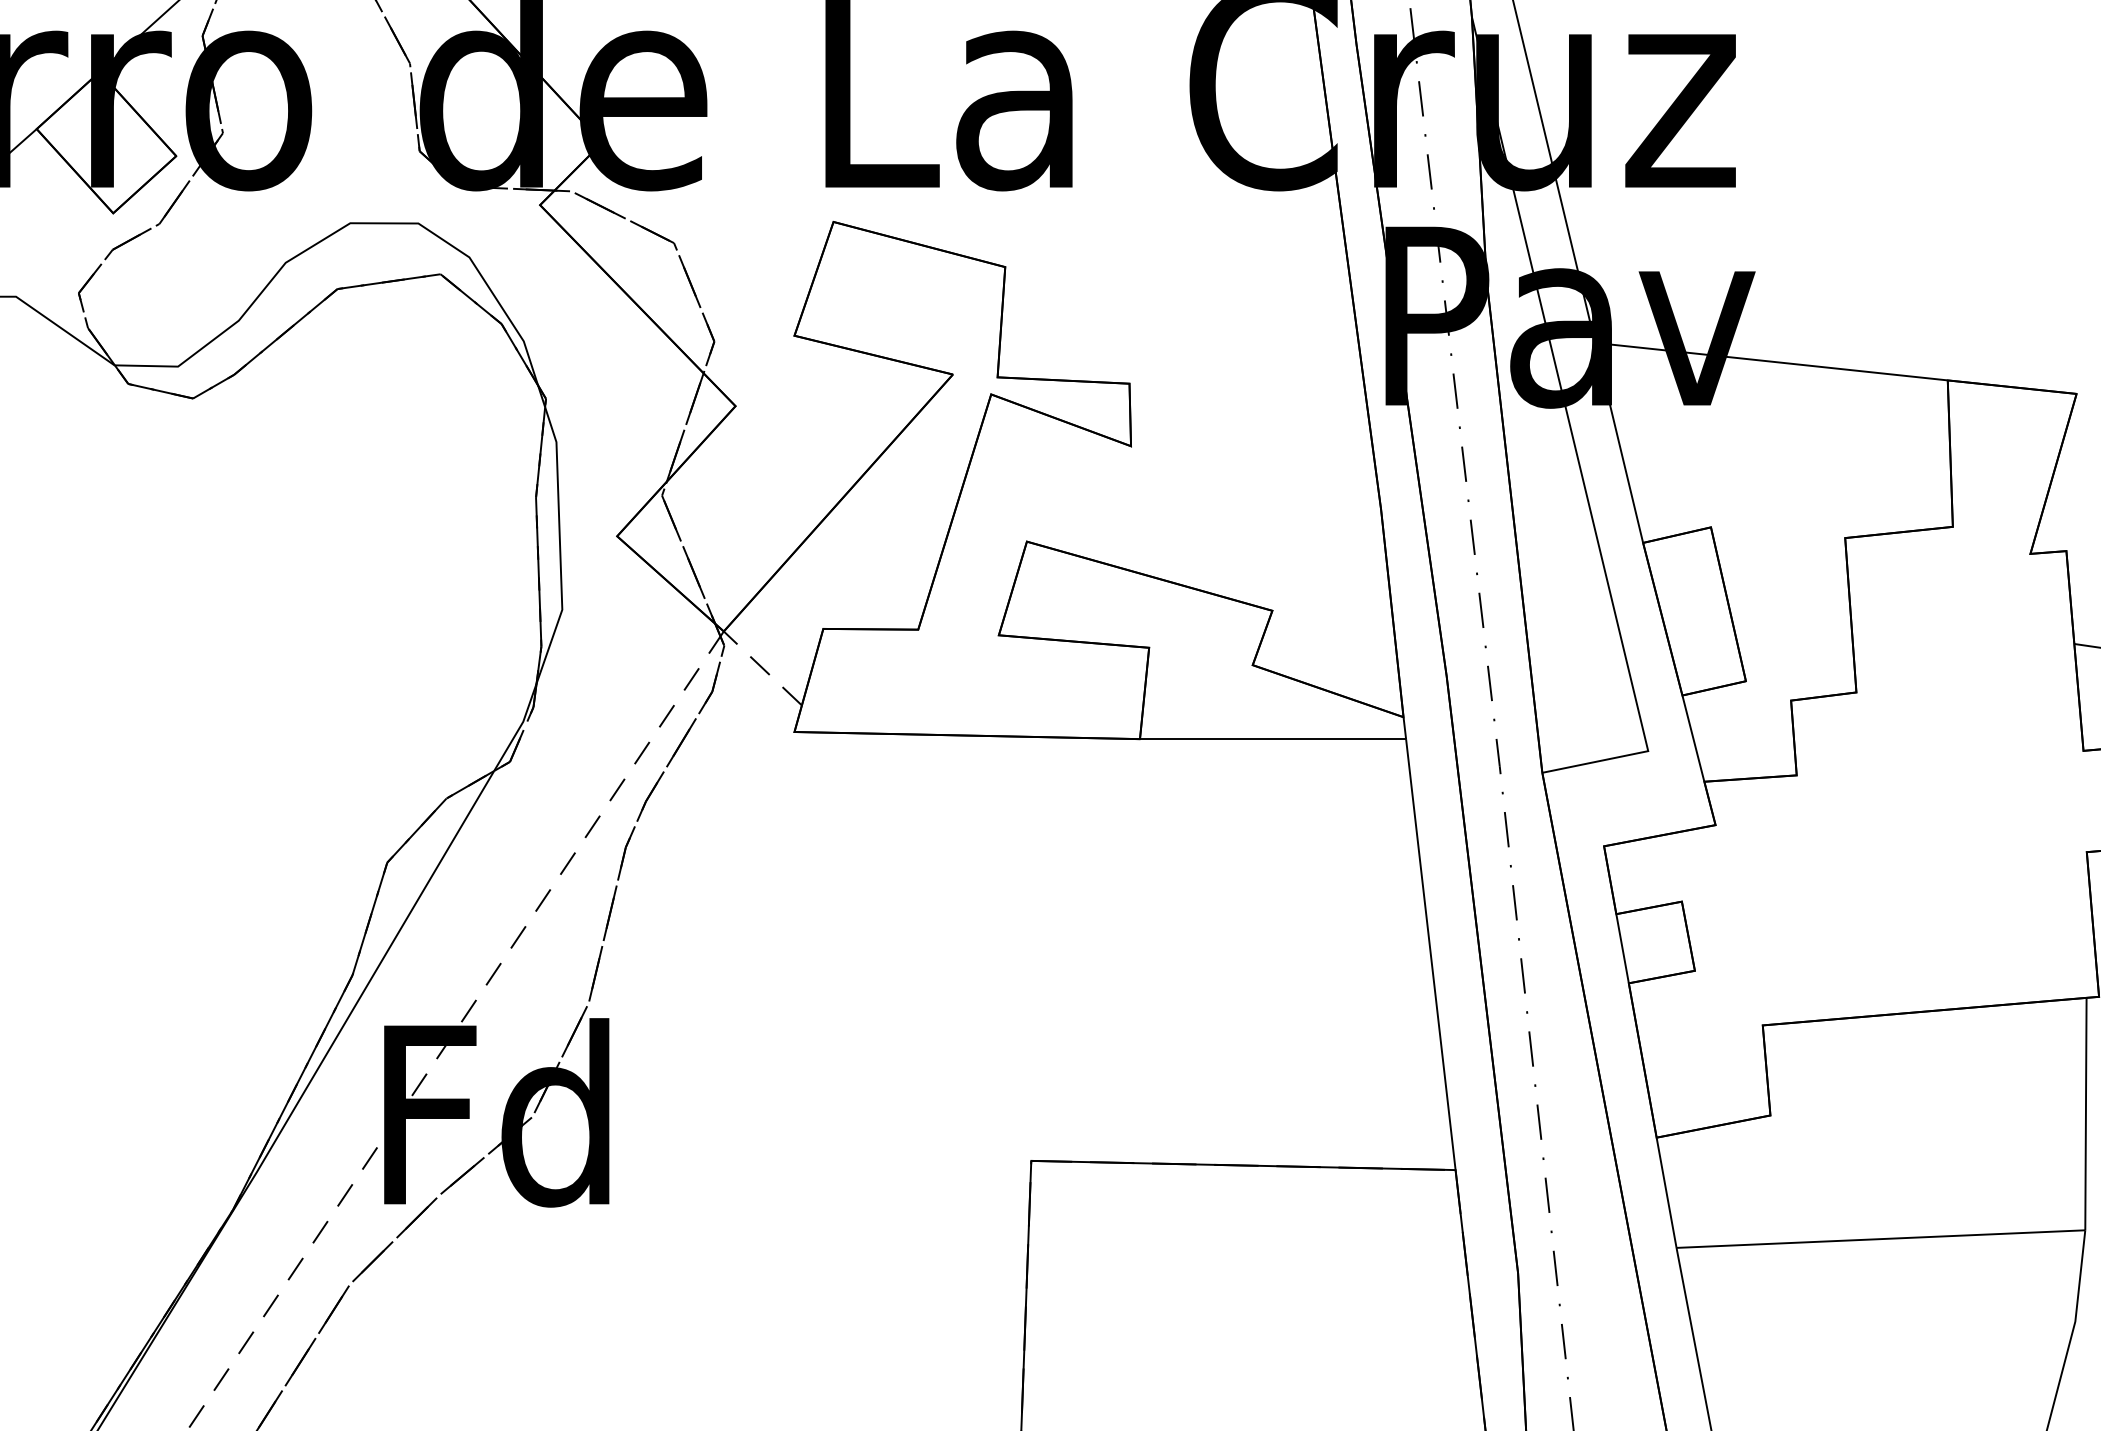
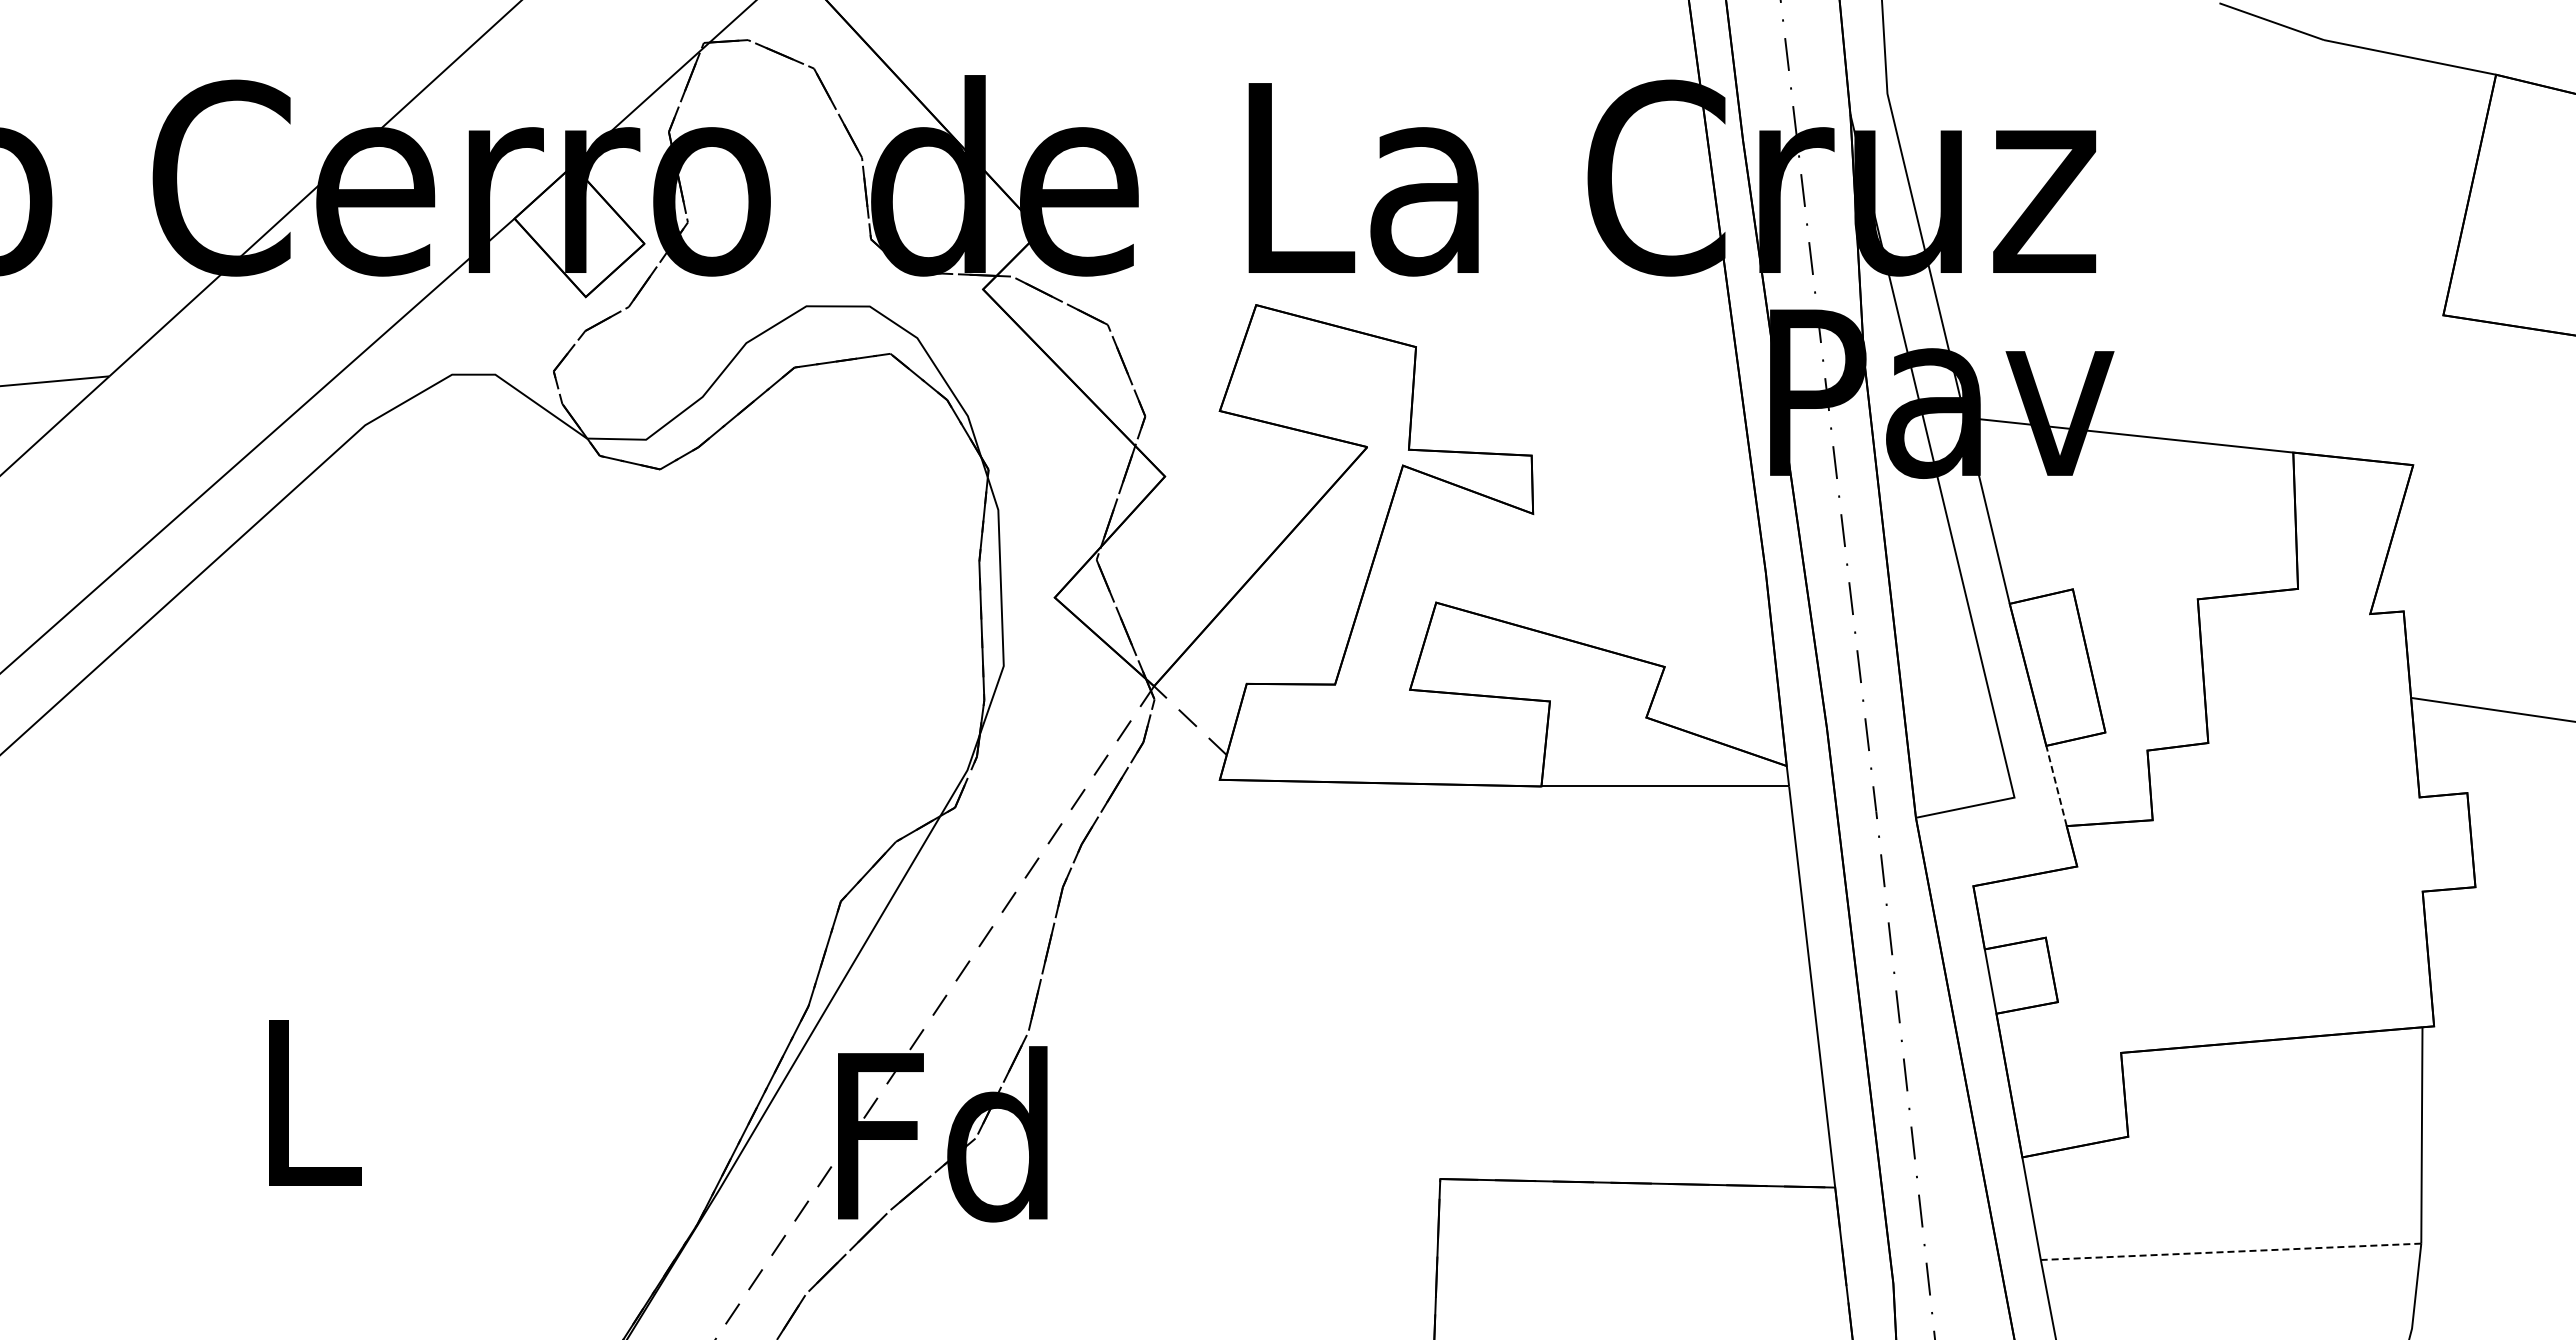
line: (1693, 738) -> (2056, 785), solid -> dashed
line: (1880, 1238) -> (2230, 1251), solid -> dashed

